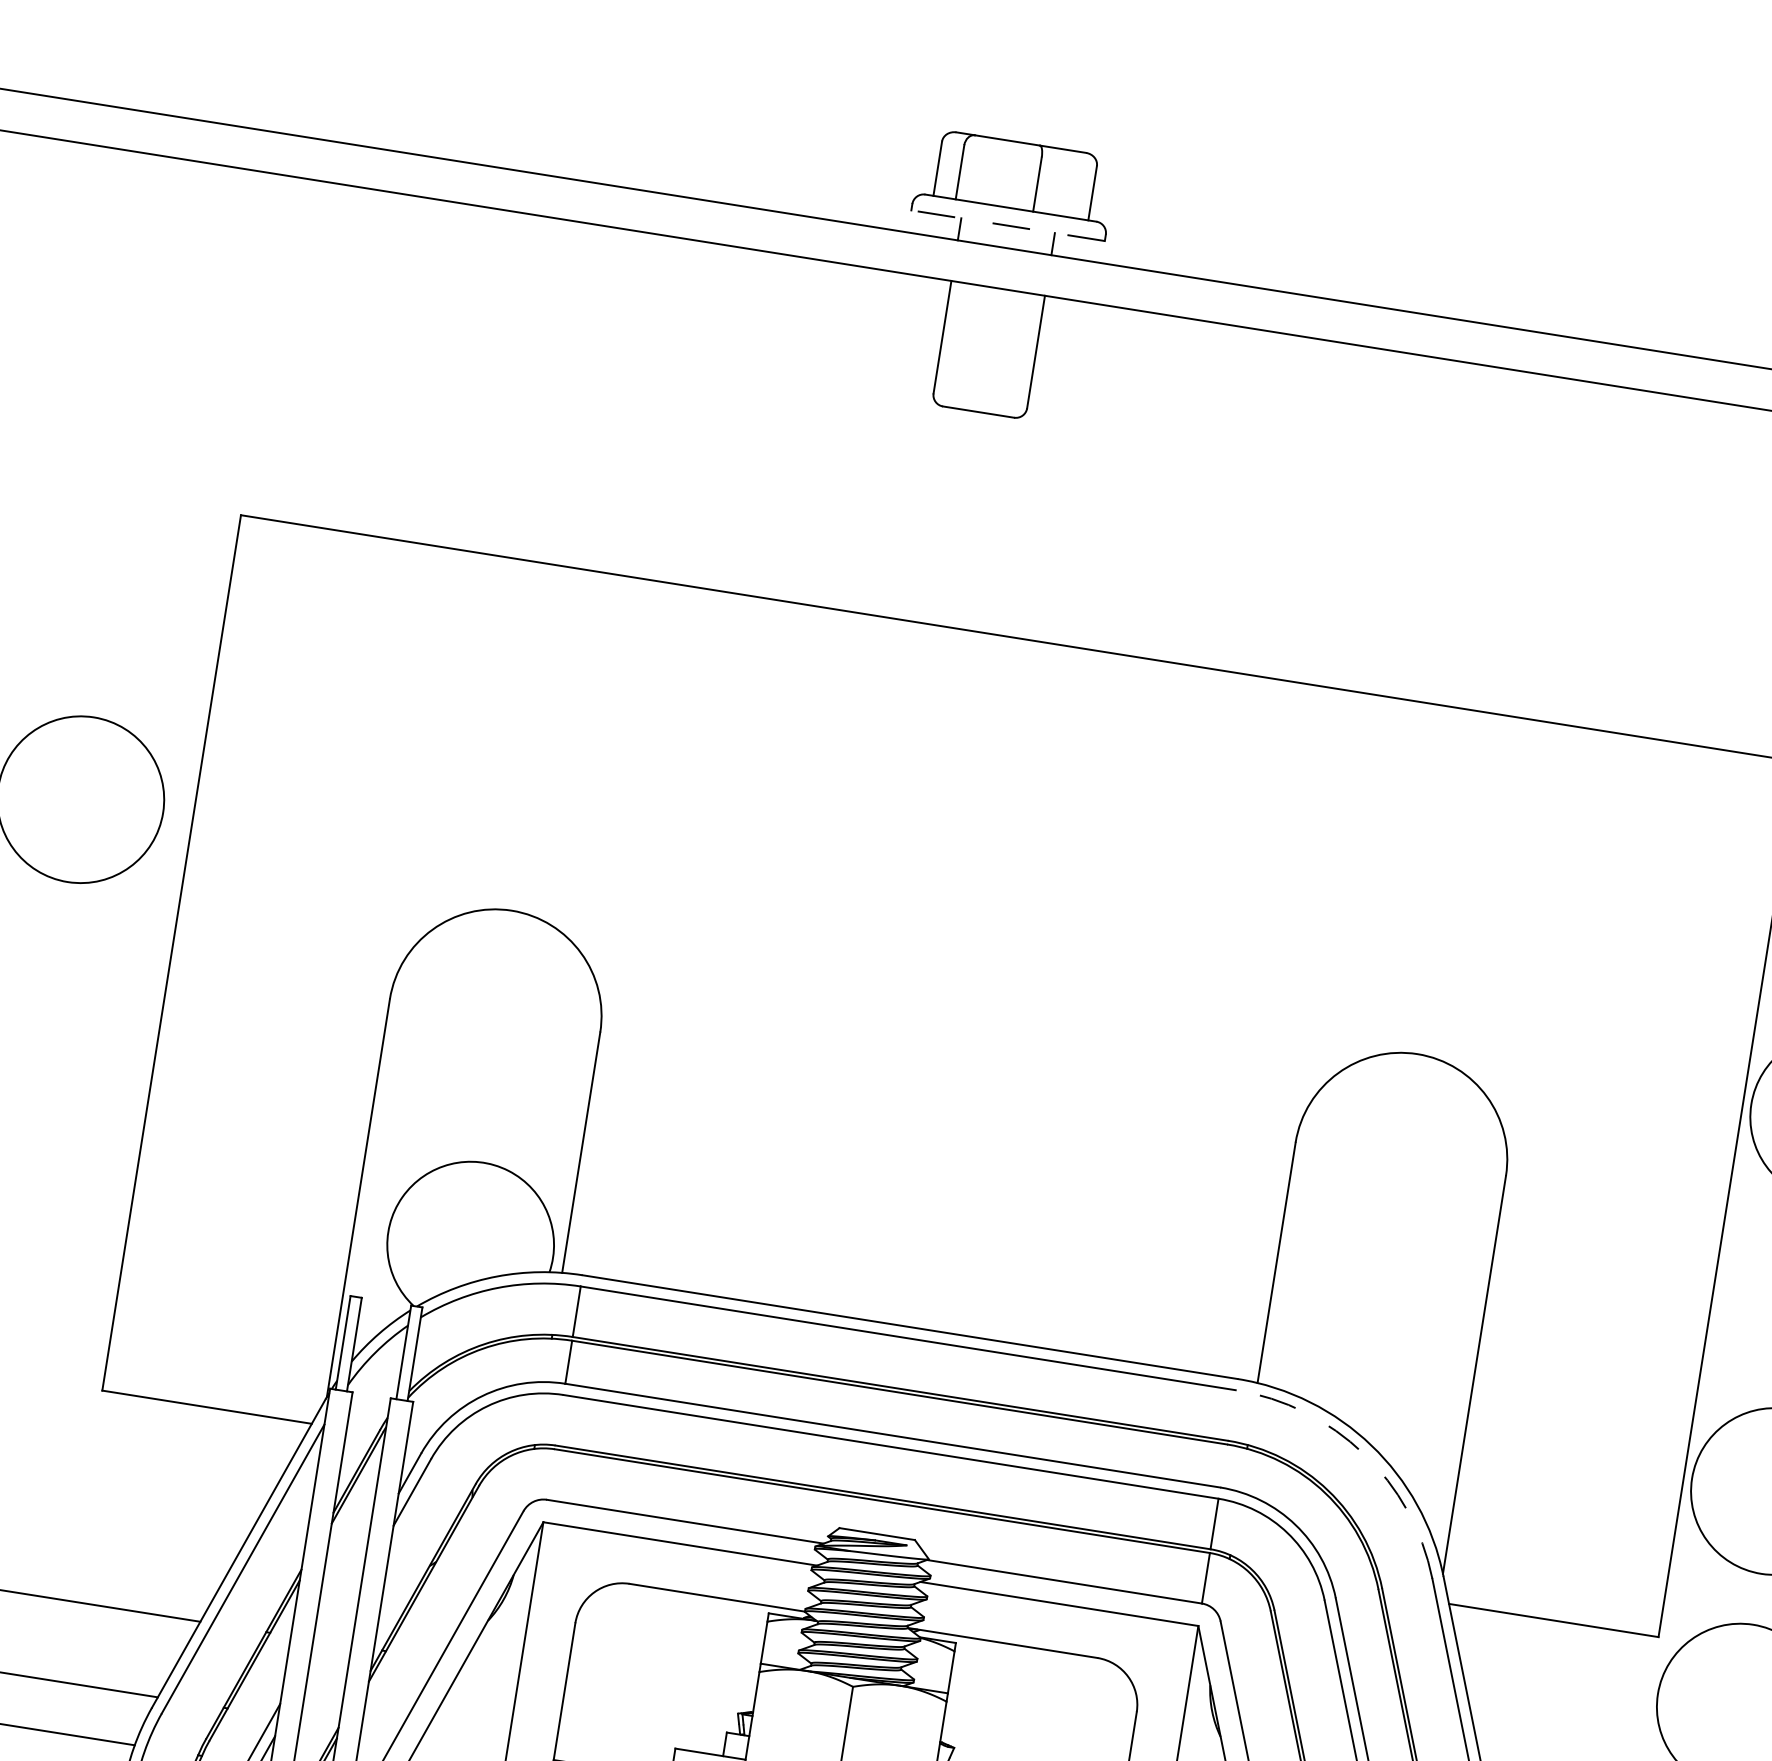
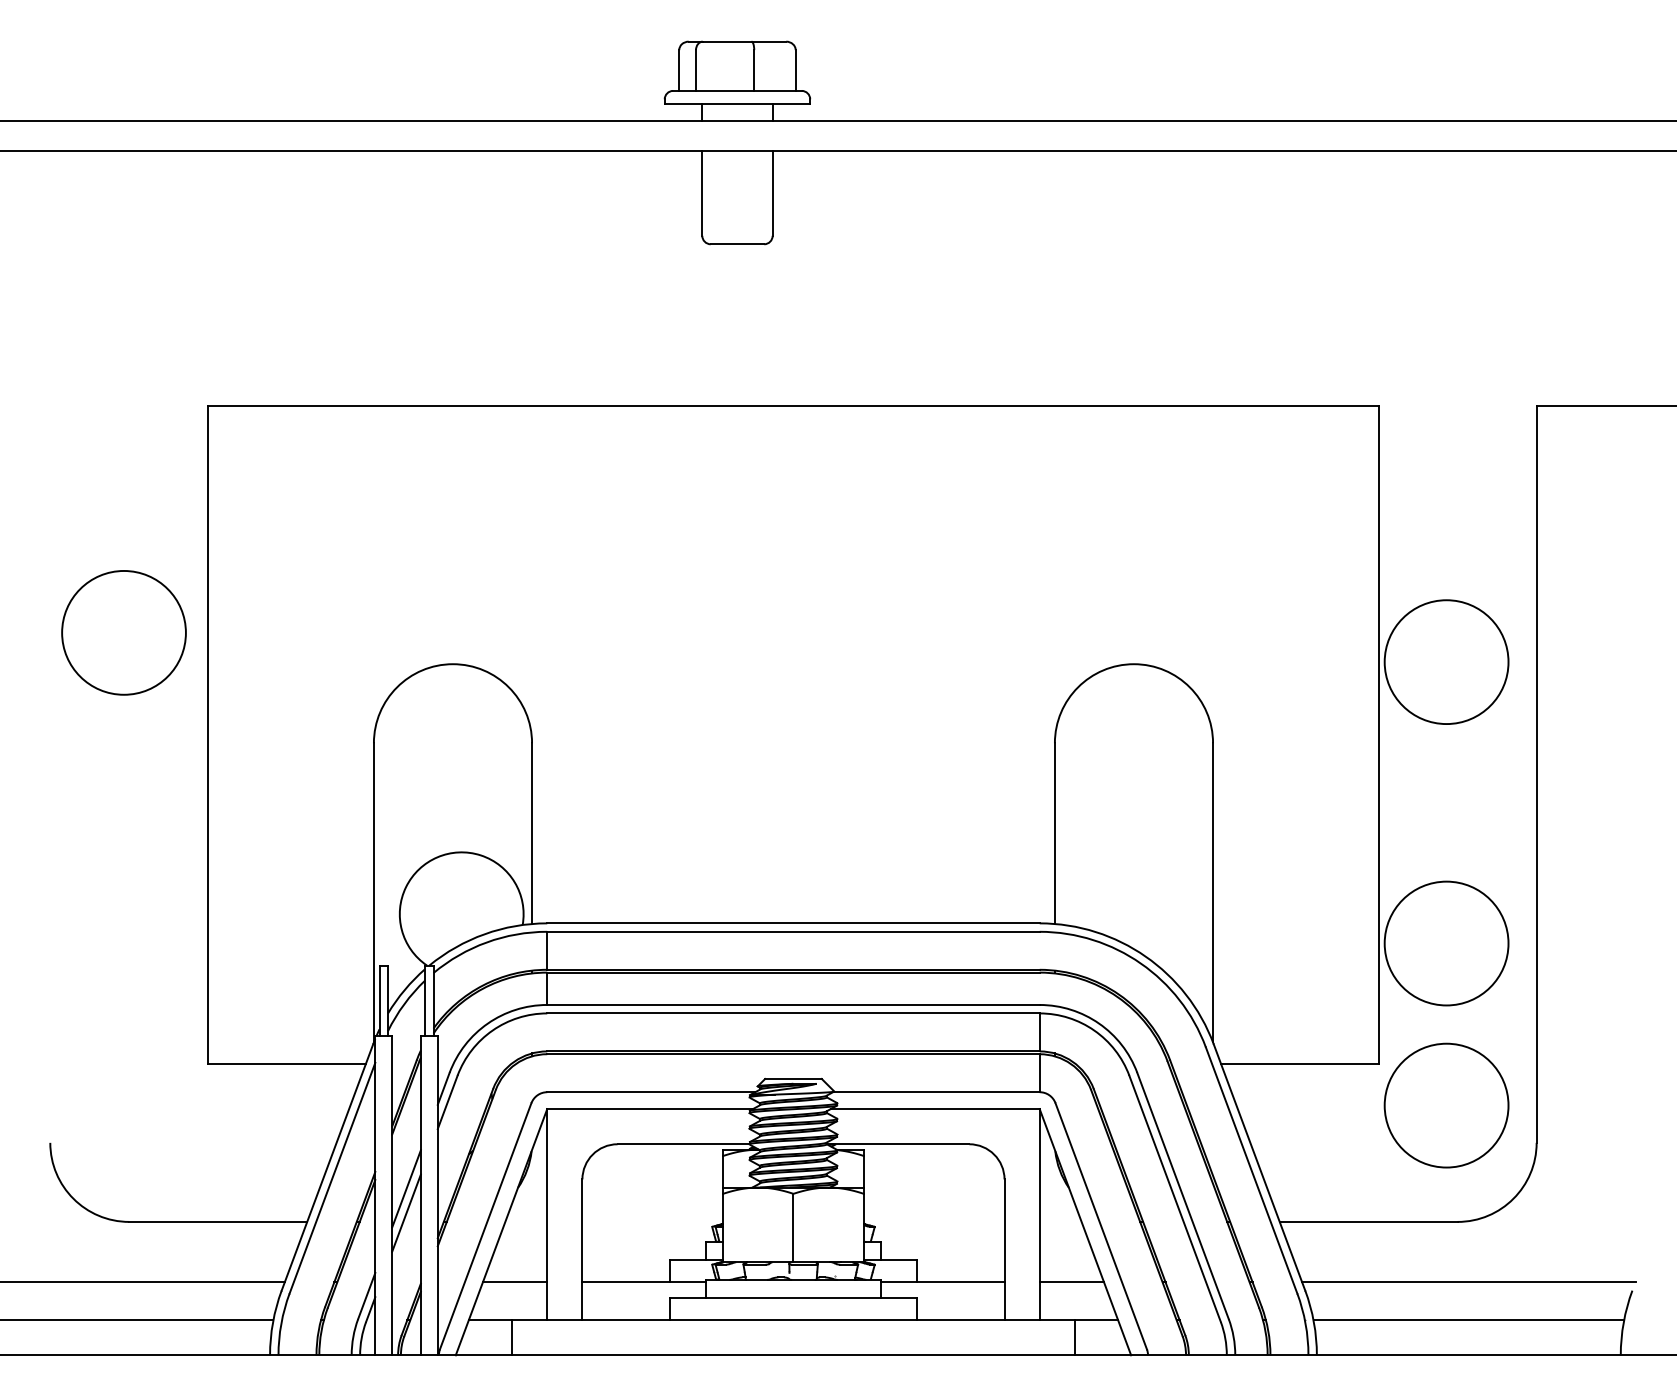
line: (1008, 226) -> (737, 104), dashed -> solid
arc: (1363, 1453) -> (1140, 963), dashed -> solid
line: (339, 1598) -> (406, 1188), added
line: (334, 1630) -> (406, 1212), added
line: (463, 1745) -> (514, 1282), added

